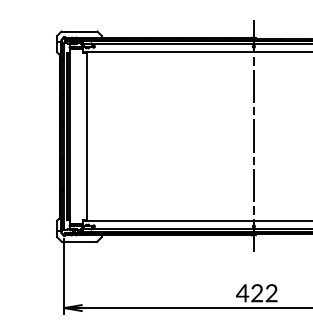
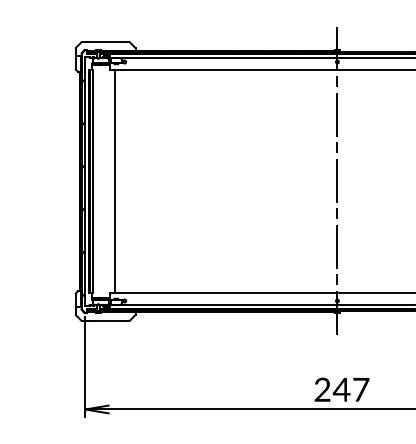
text: (256, 293) -> (340, 390), 422 -> 247

